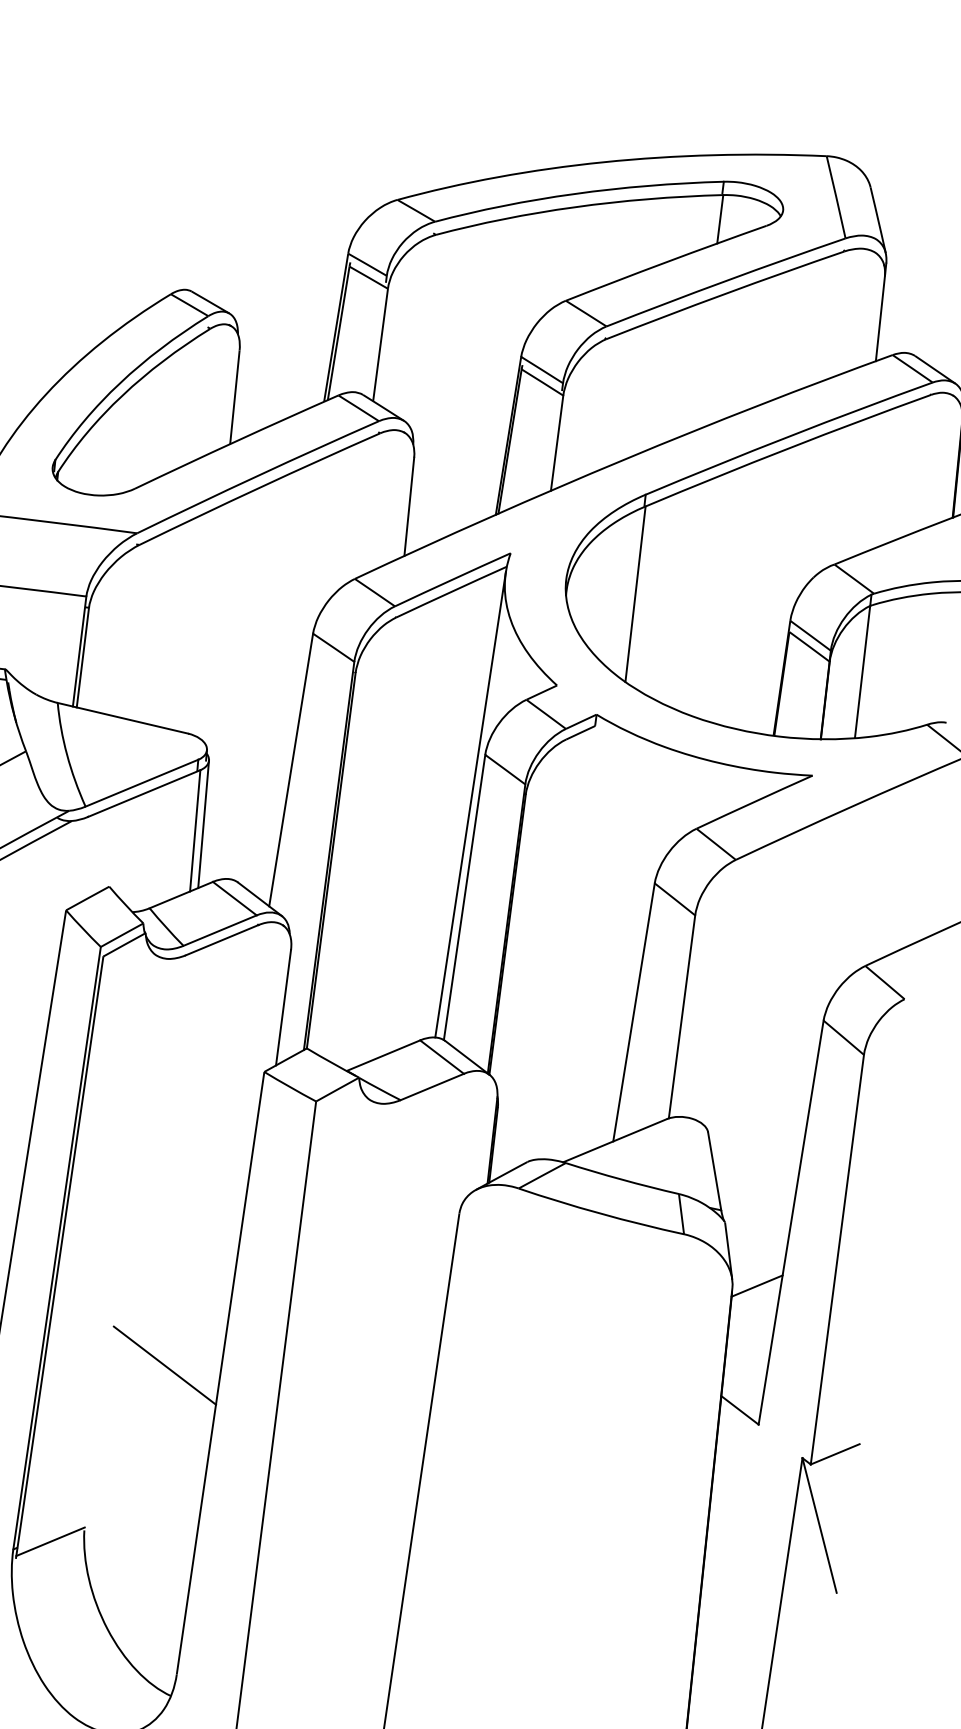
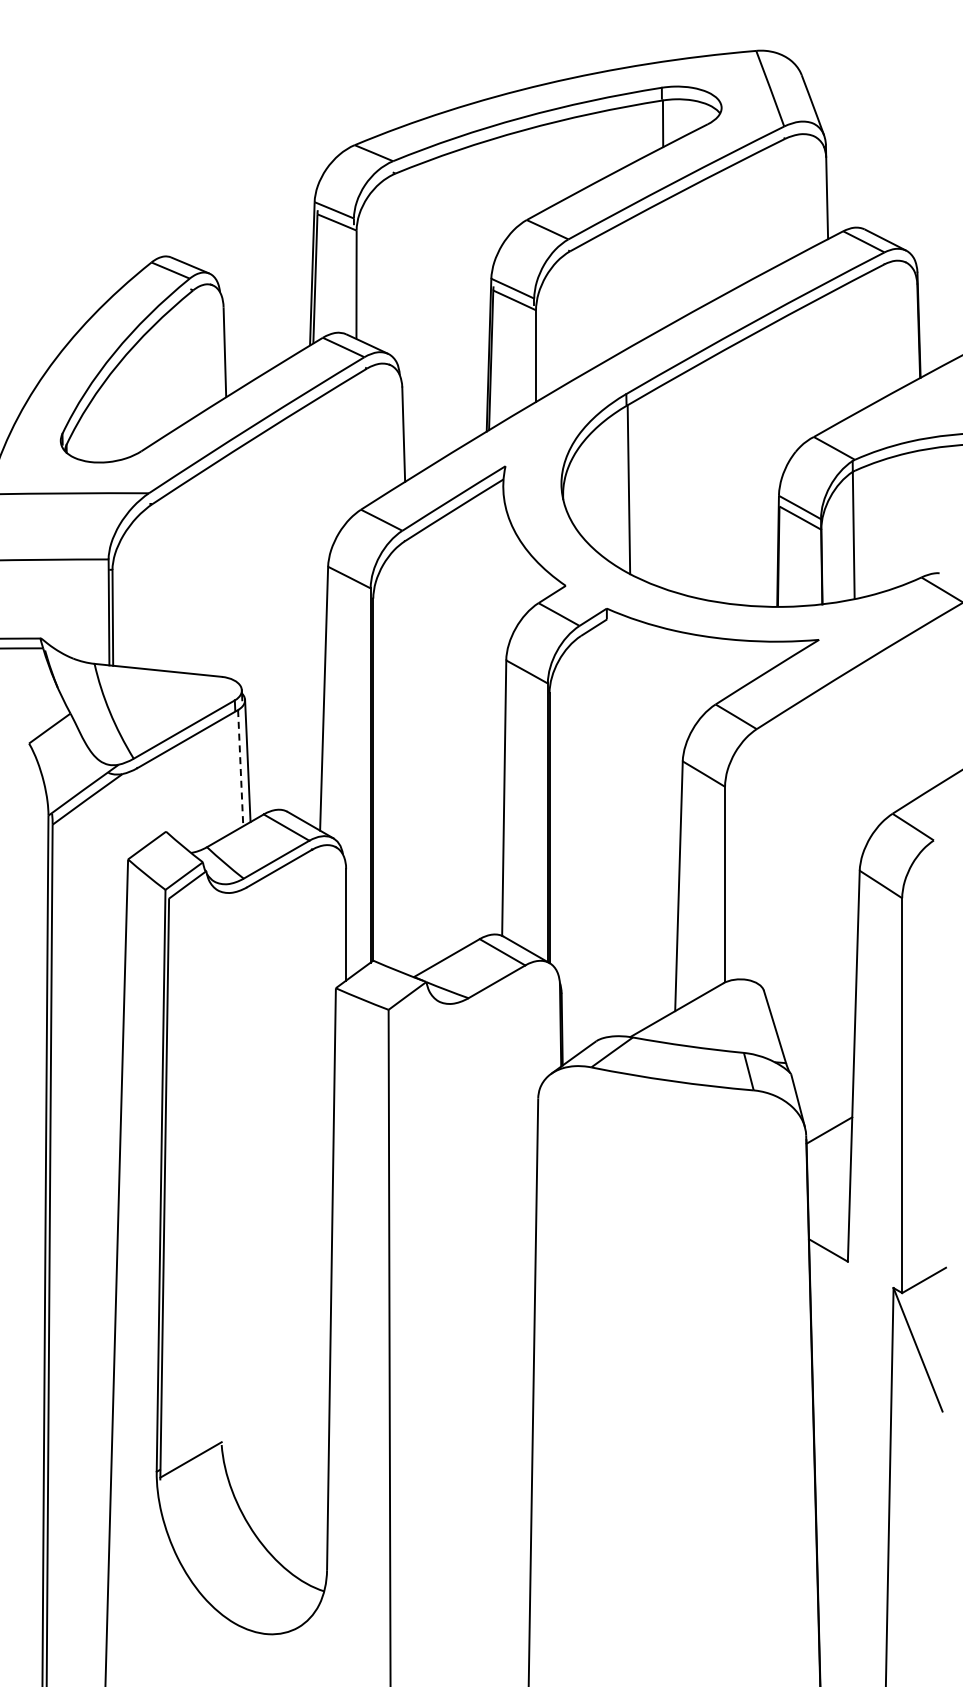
line: (470, 804) -> (498, 709), removed
line: (195, 831) -> (240, 768), solid -> dashed
line: (164, 1365) -> (277, 1278), removed

